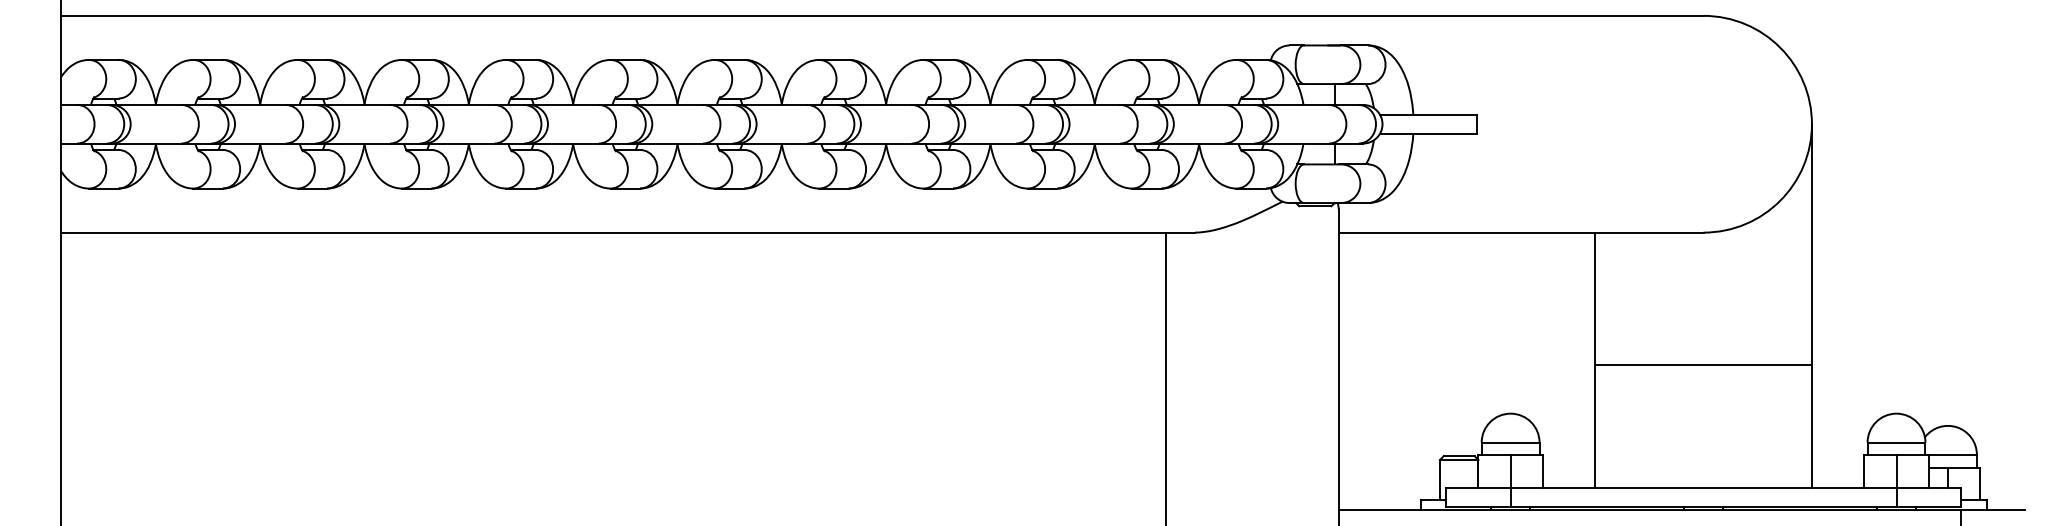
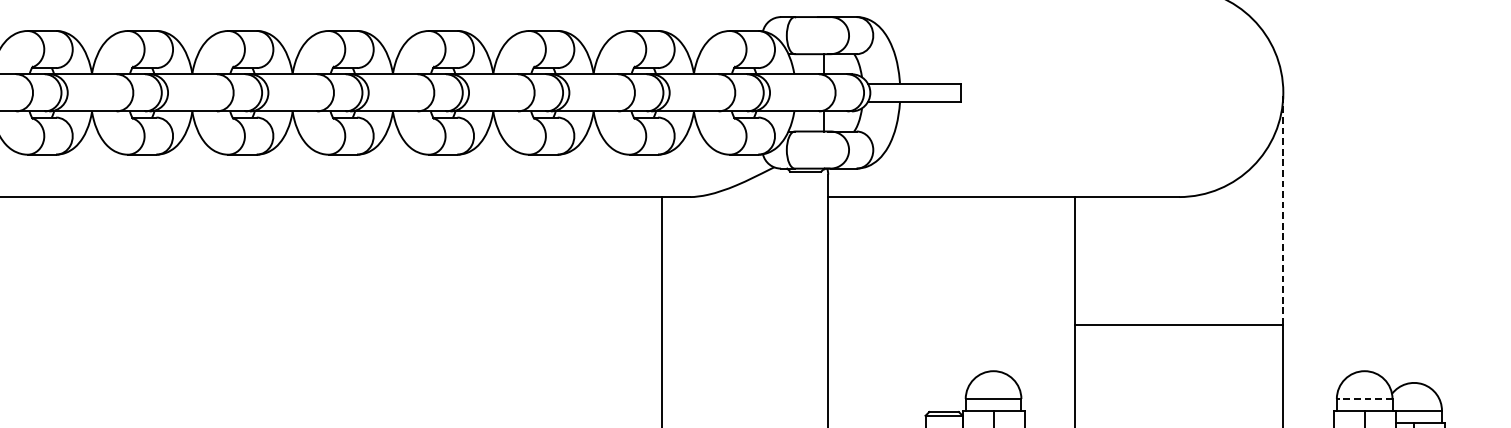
line: (1811, 244) -> (1282, 208), solid -> dashed
line: (1896, 442) -> (1364, 398), solid -> dashed

